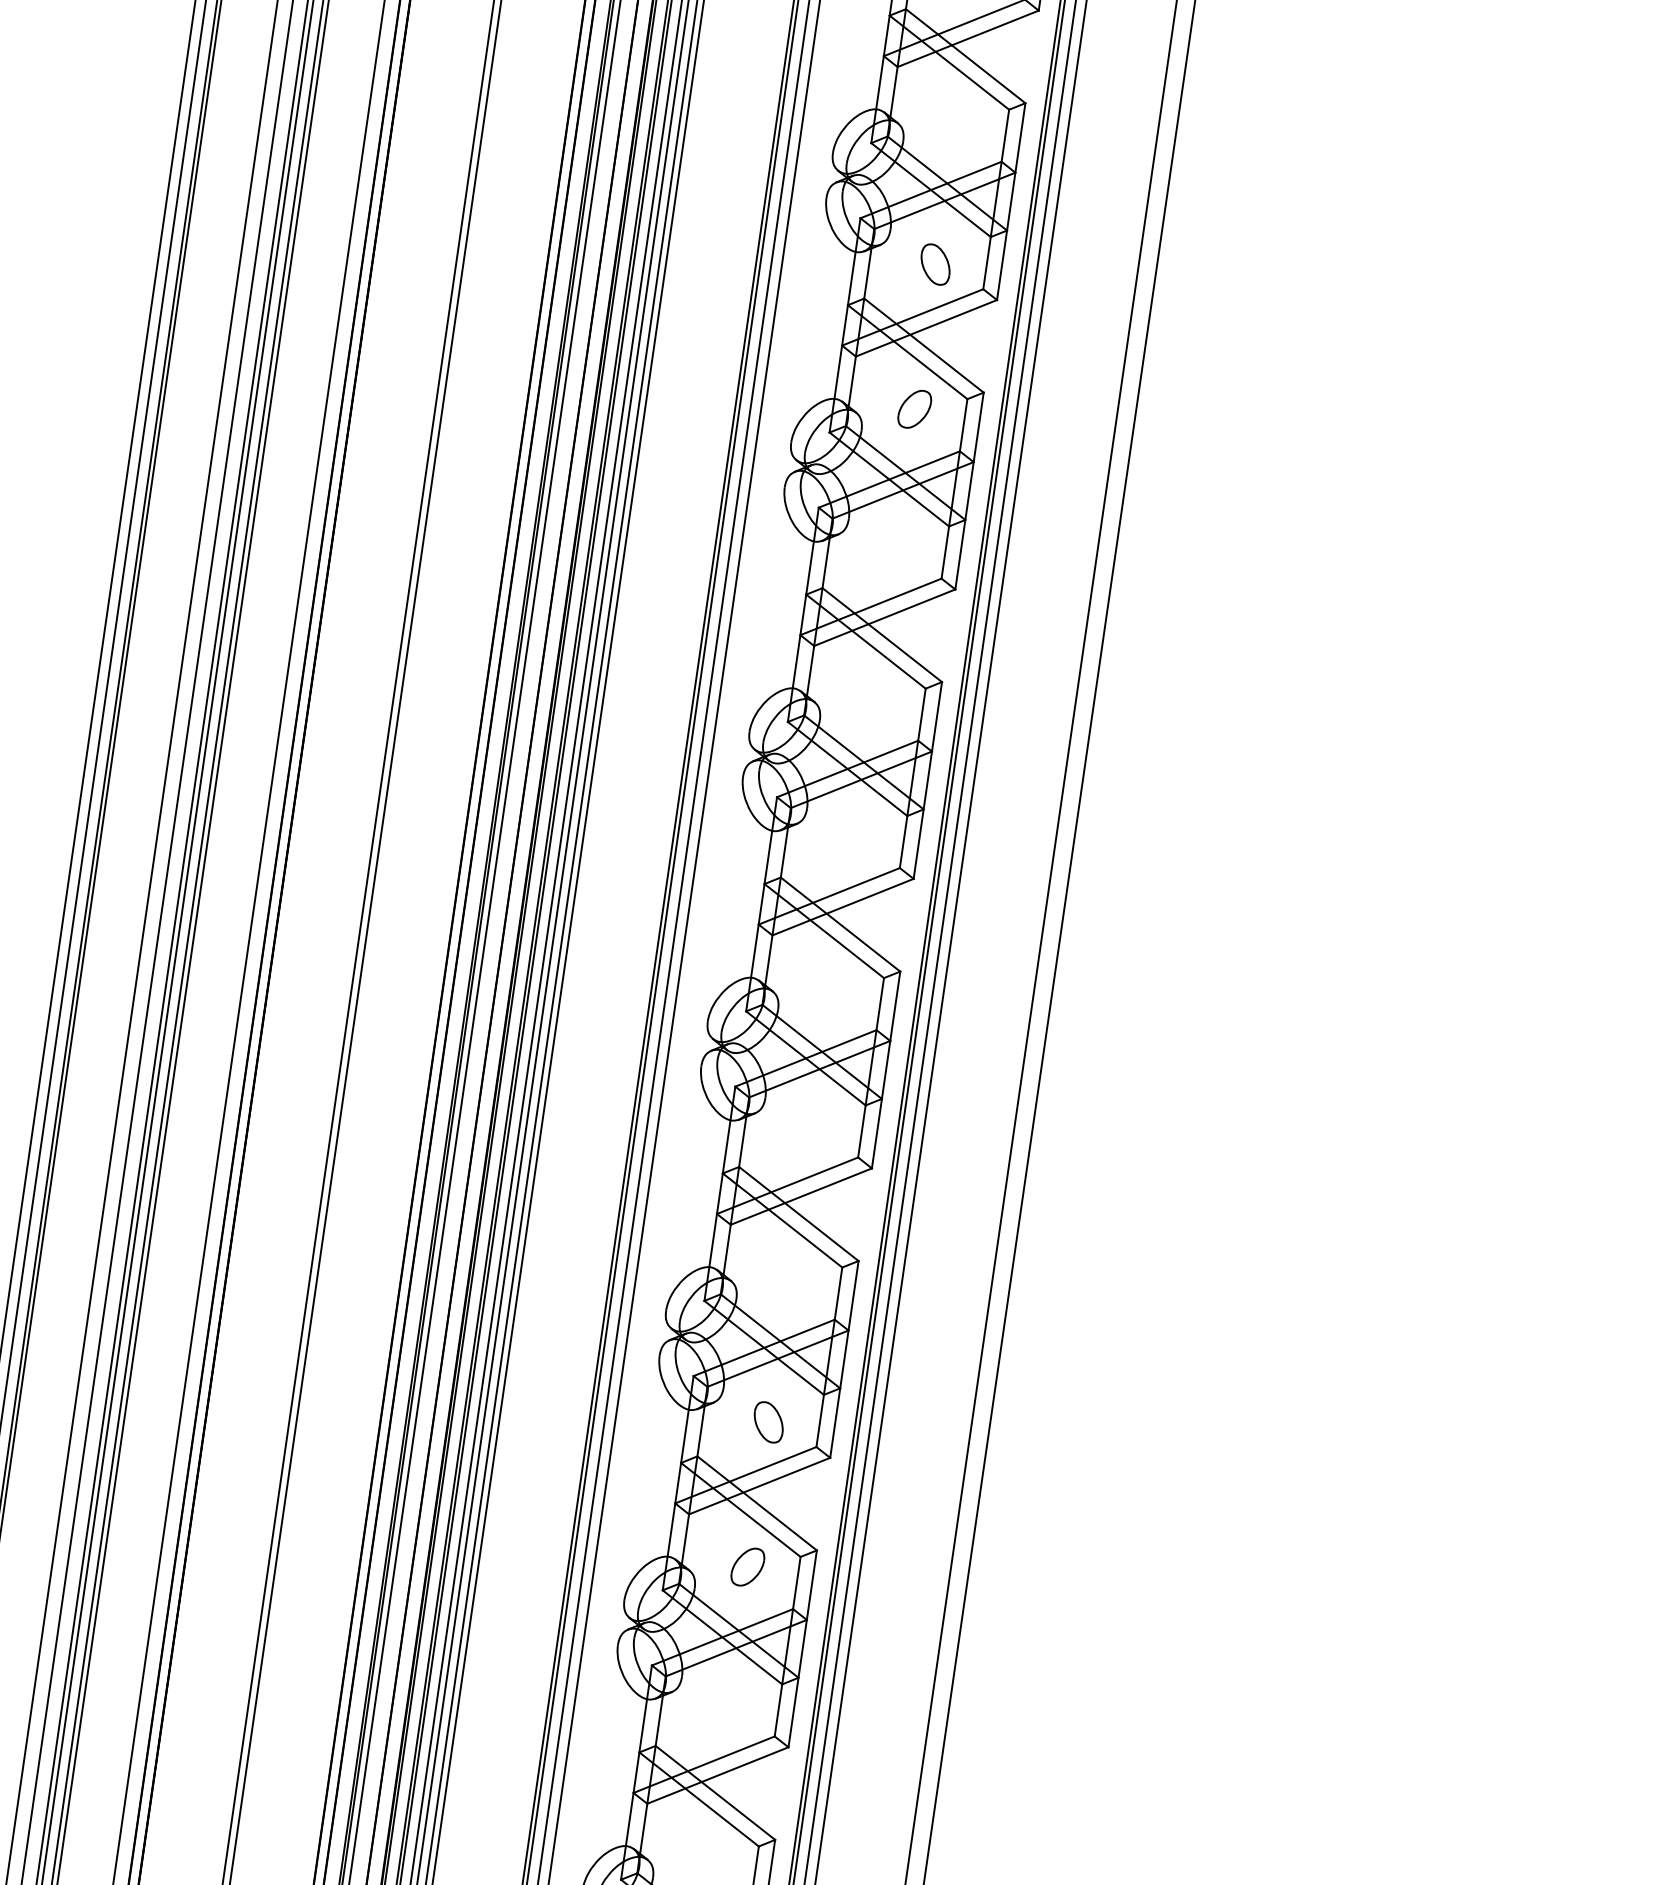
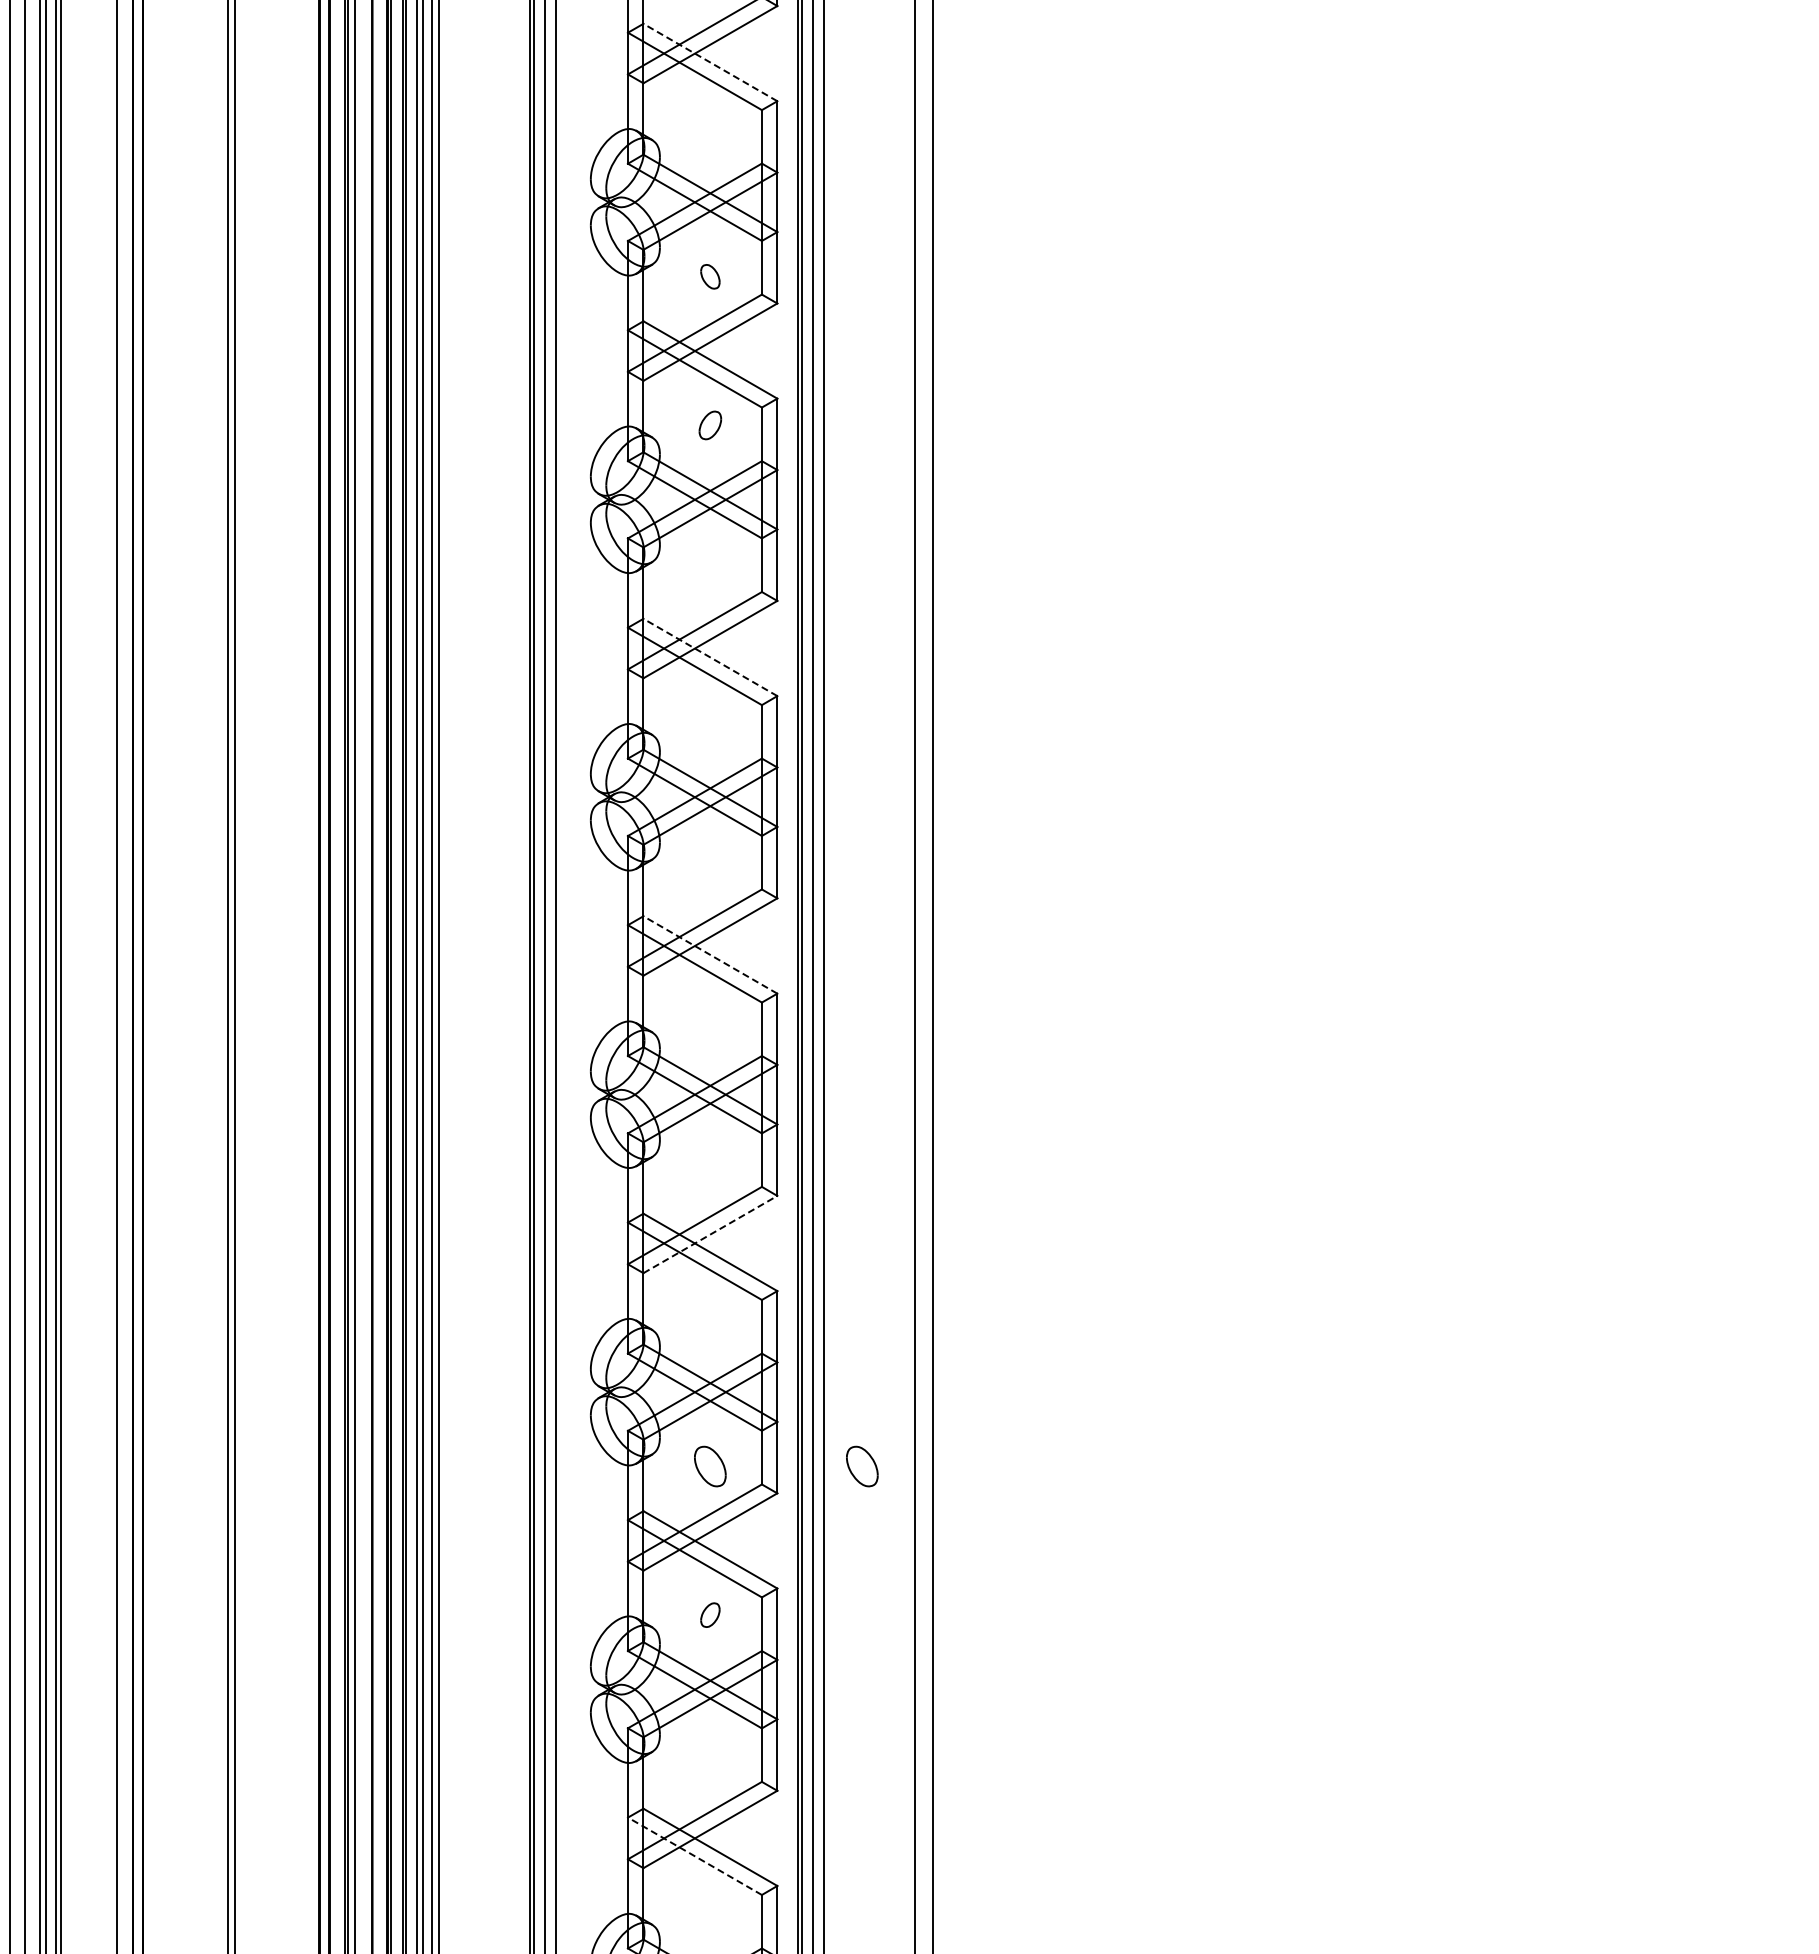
line: (964, 56) -> (709, 62), solid -> dashed
part: (935, 264) -> (710, 276), size x0.6
part: (914, 409) -> (710, 425), size x0.7
line: (881, 635) -> (709, 657), solid -> dashed
line: (839, 924) -> (709, 954), solid -> dashed
line: (801, 1196) -> (710, 1234), solid -> dashed
part: (916, 1443) -> (862, 1466), added
part: (748, 1566) -> (710, 1614), size x0.6
line: (698, 1799) -> (694, 1856), solid -> dashed

